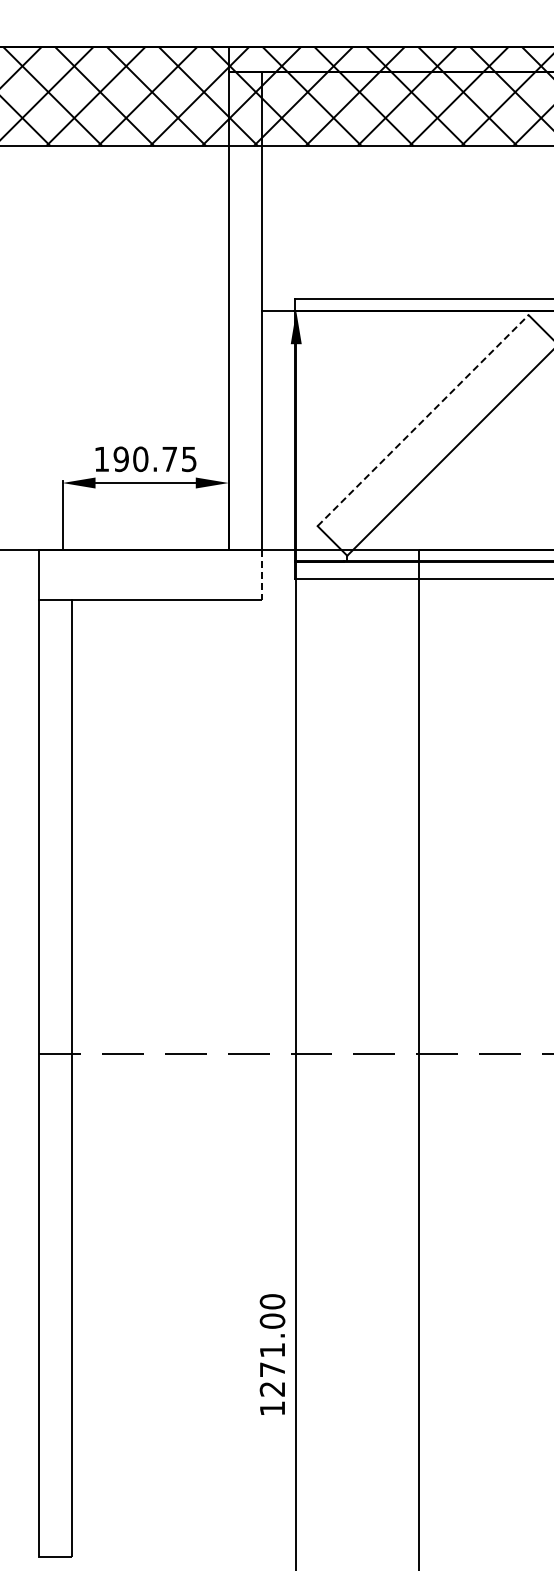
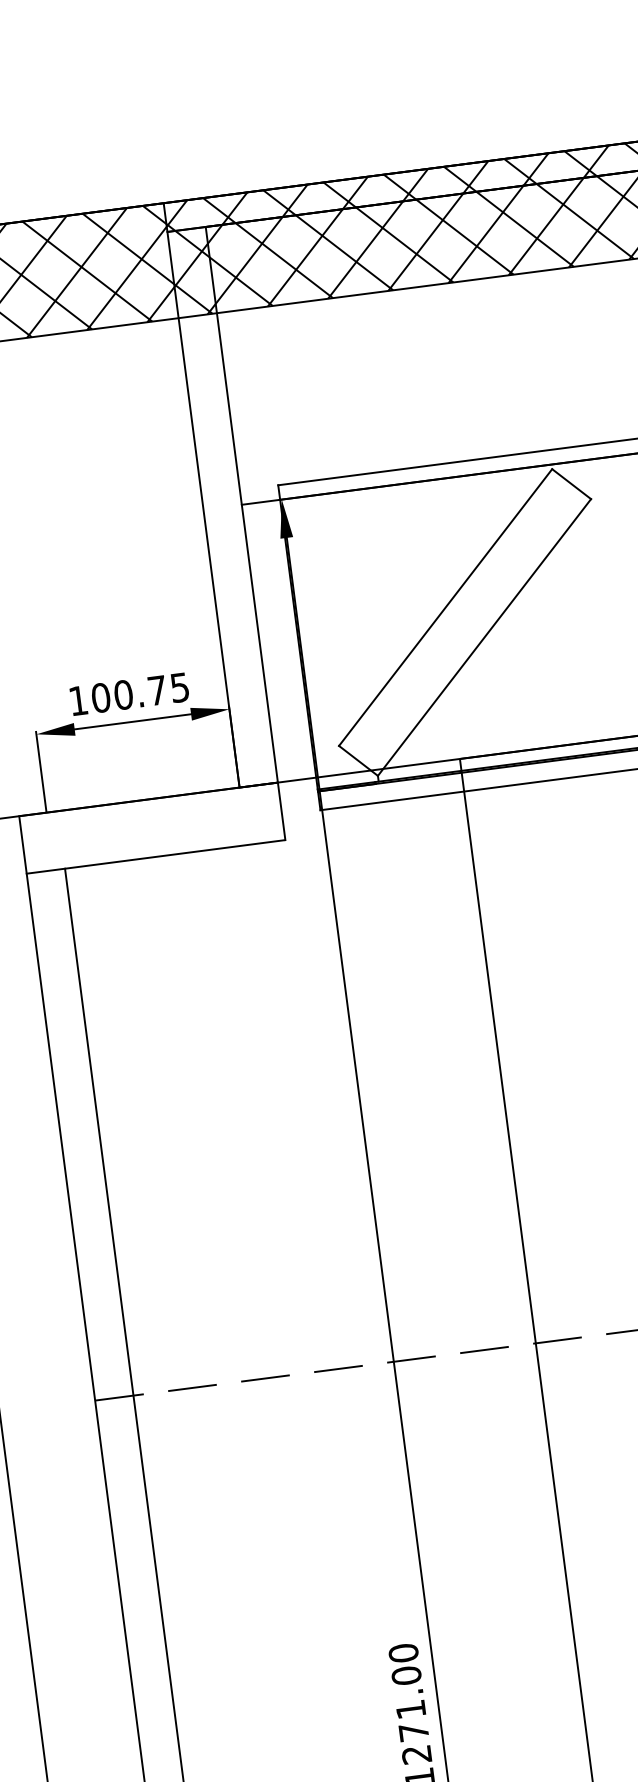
line: (423, 420) -> (446, 607), dashed -> solid
text: (120, 459) -> (100, 698), 190.75 -> 100.75
line: (261, 575) -> (281, 811), dashed -> solid

